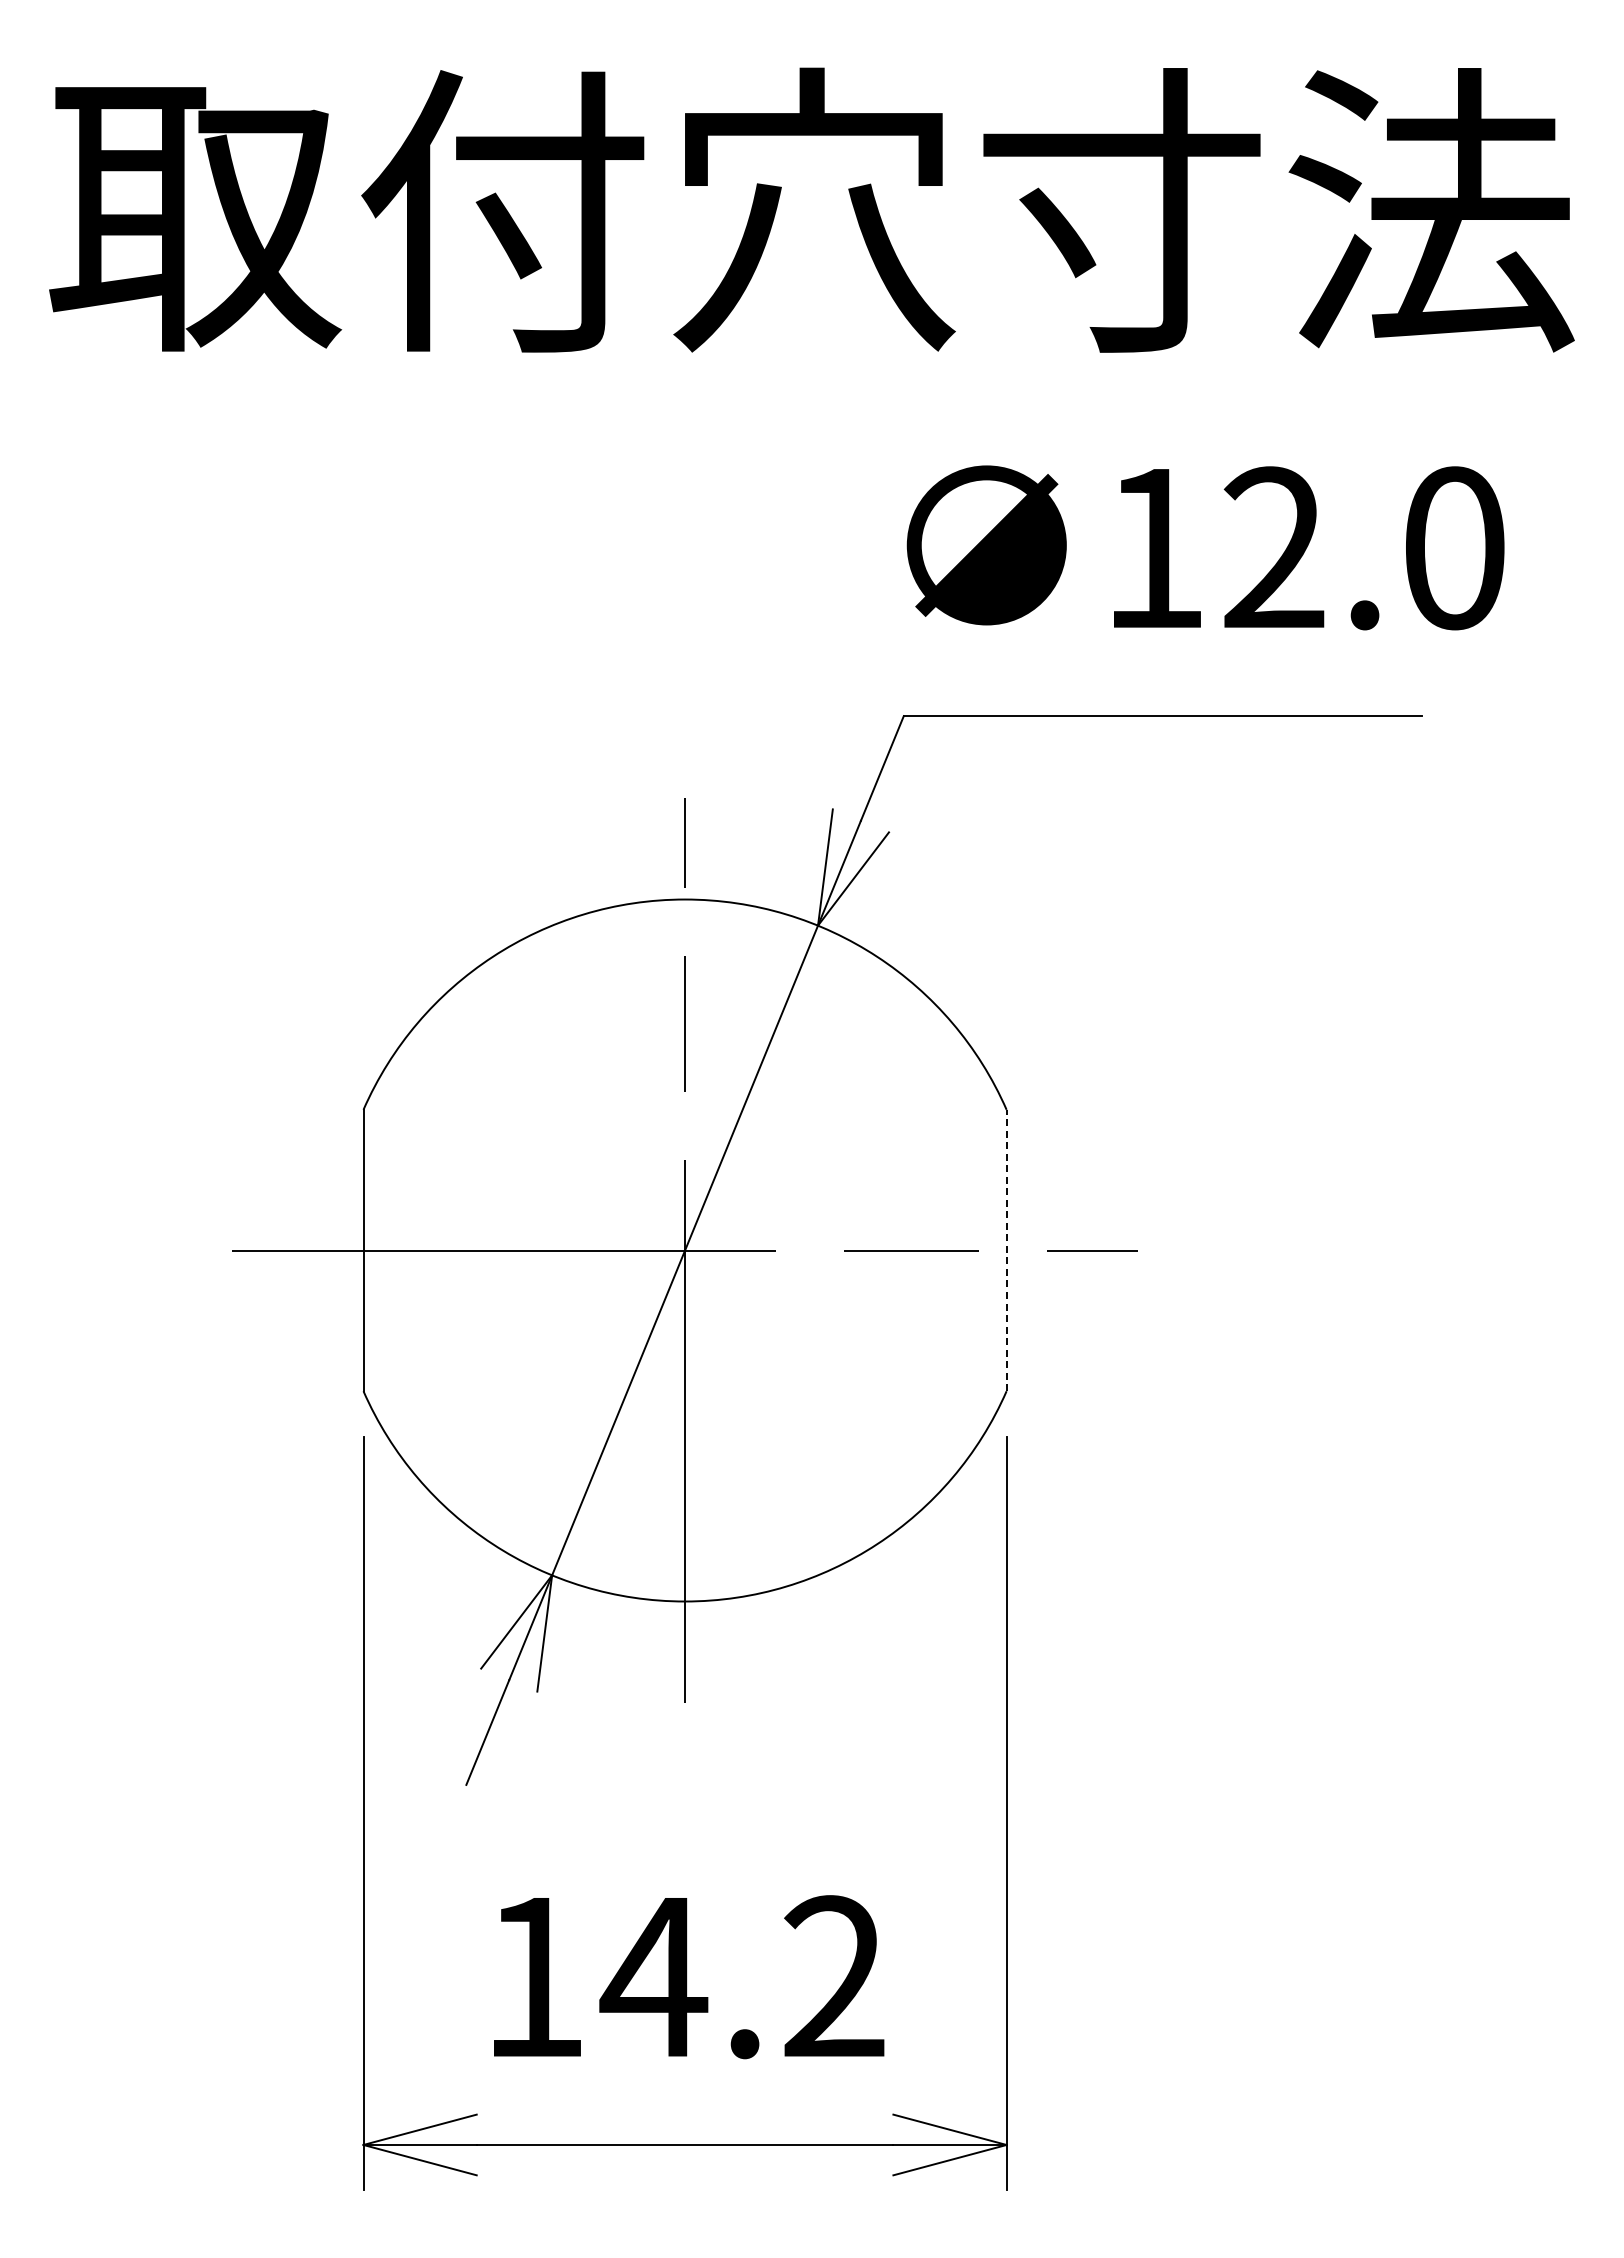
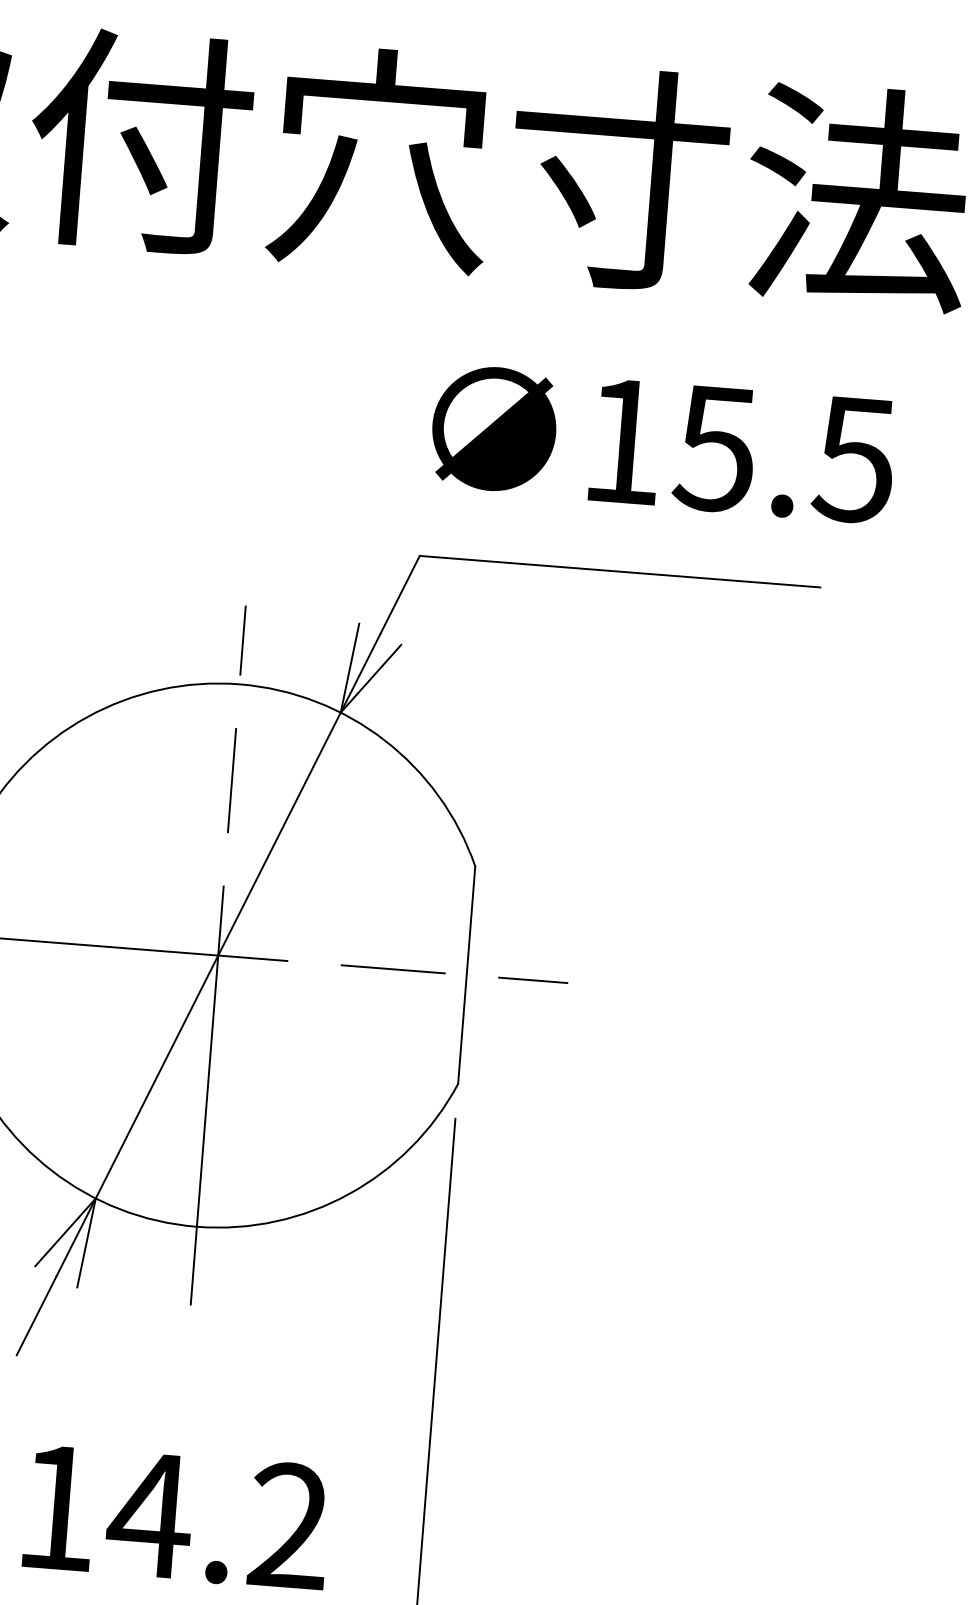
text: (1362, 548) -> (784, 454), 12.0 -> 15.5
line: (1006, 1250) -> (466, 975), dashed -> solid

